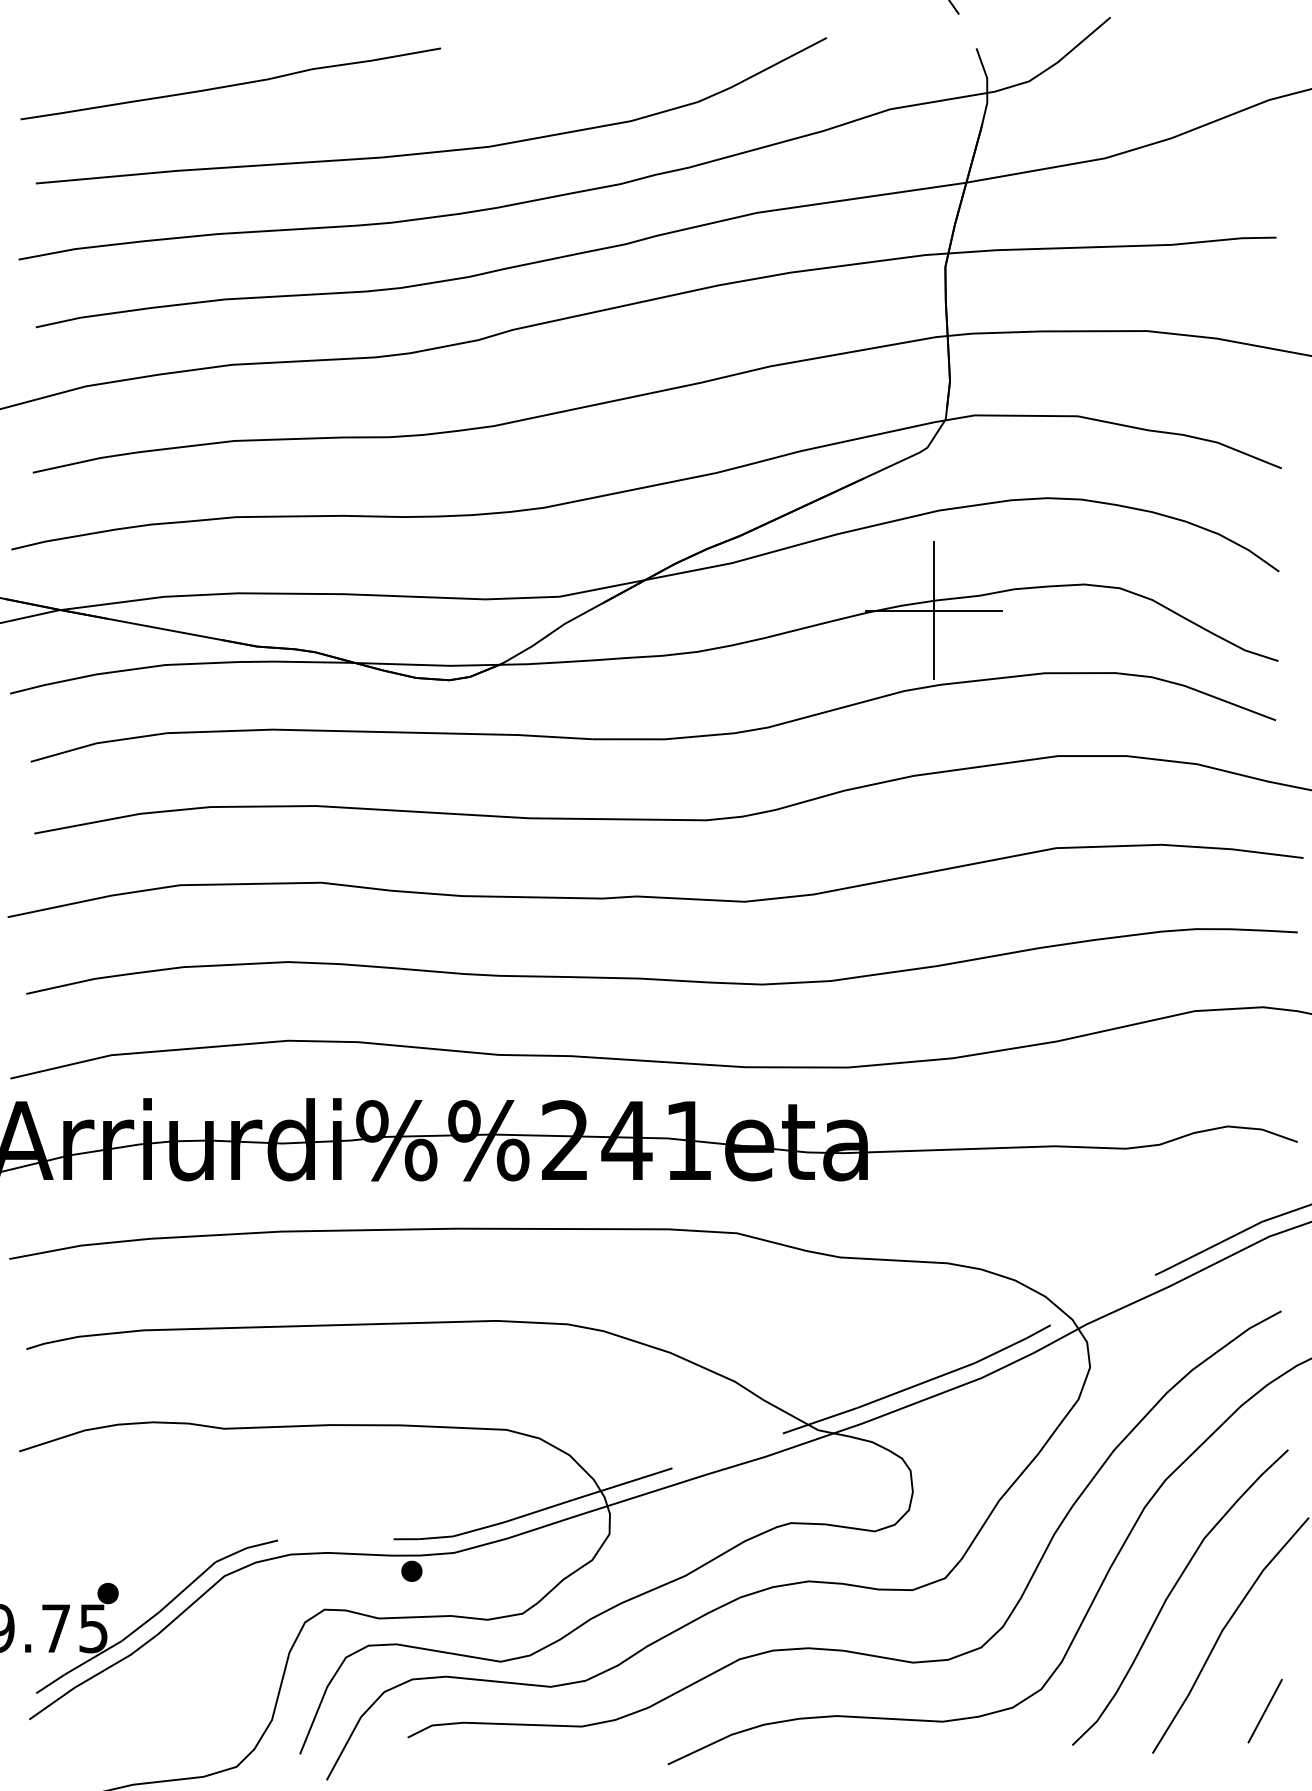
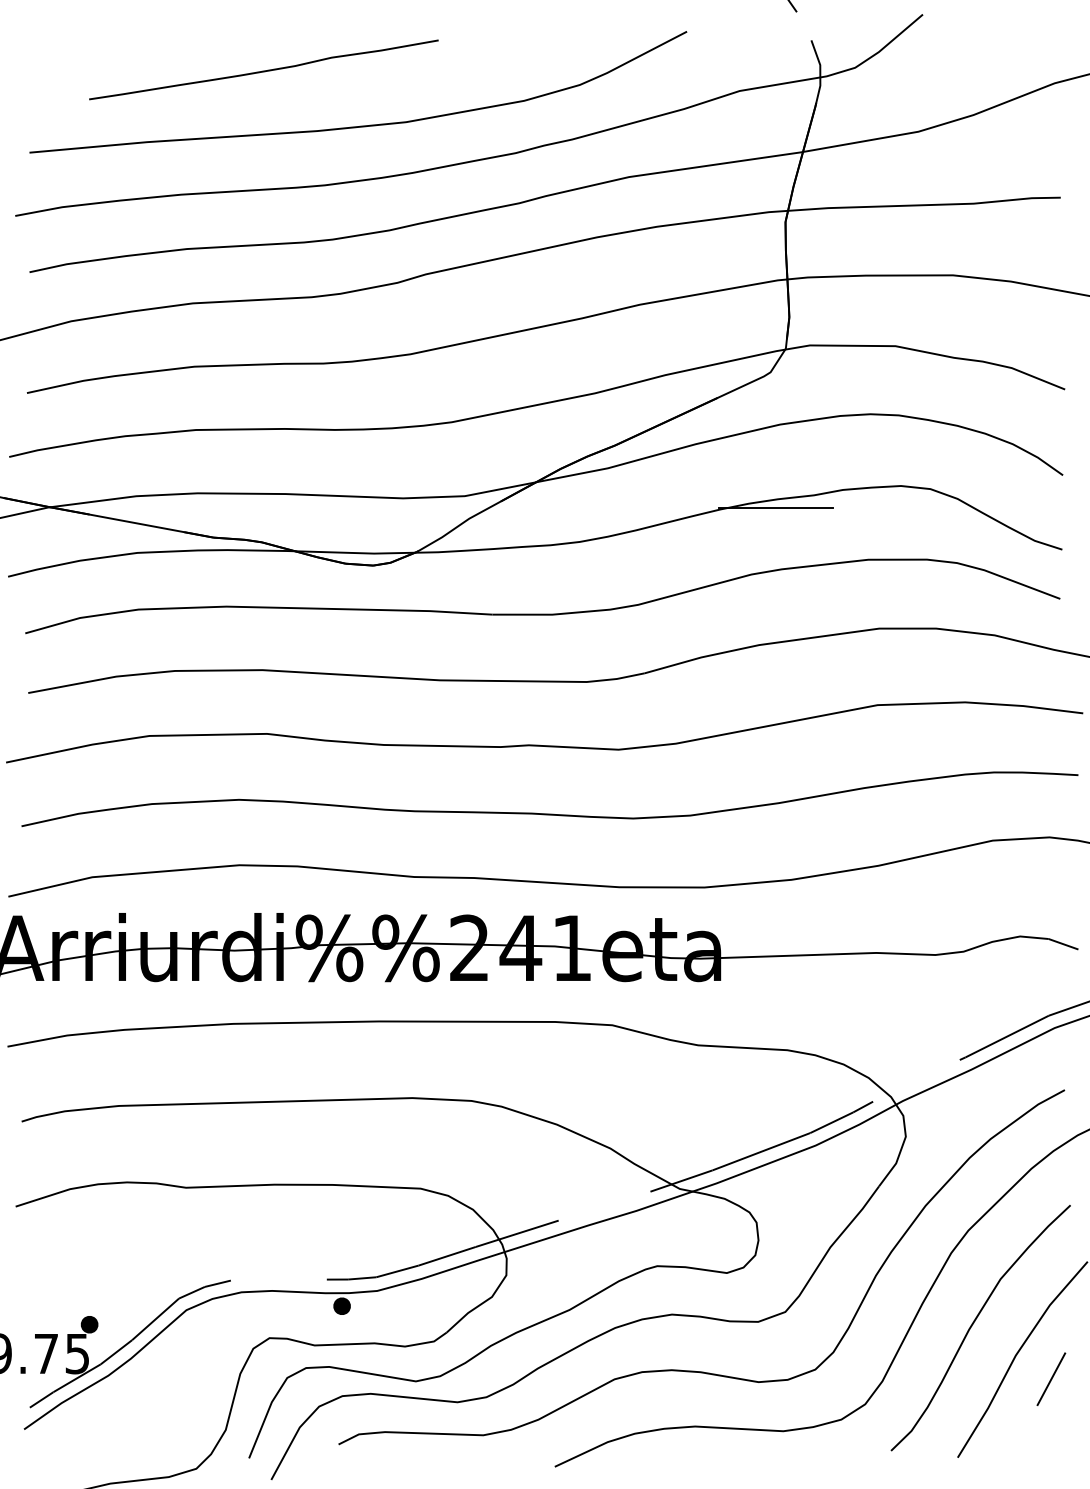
curve: (231, 84) -> (264, 70), moved
line: (934, 610) -> (776, 507), removed
line: (1264, 1710) -> (1050, 1378), moved

